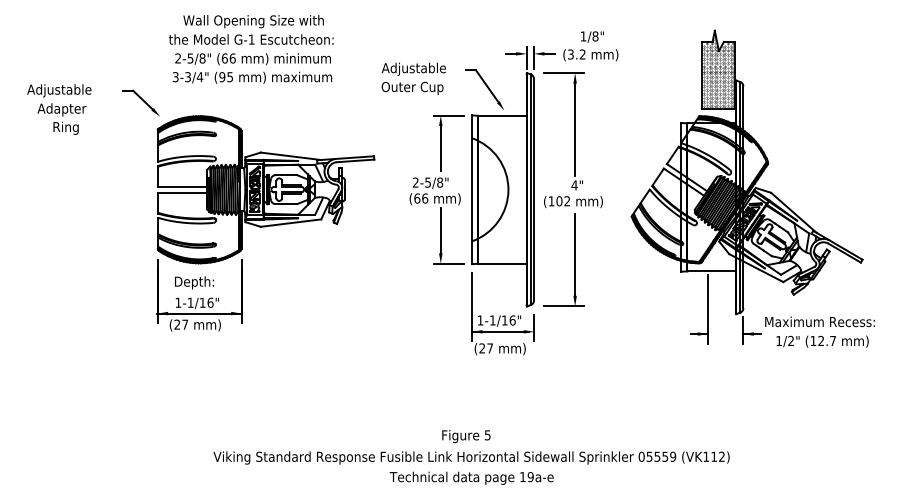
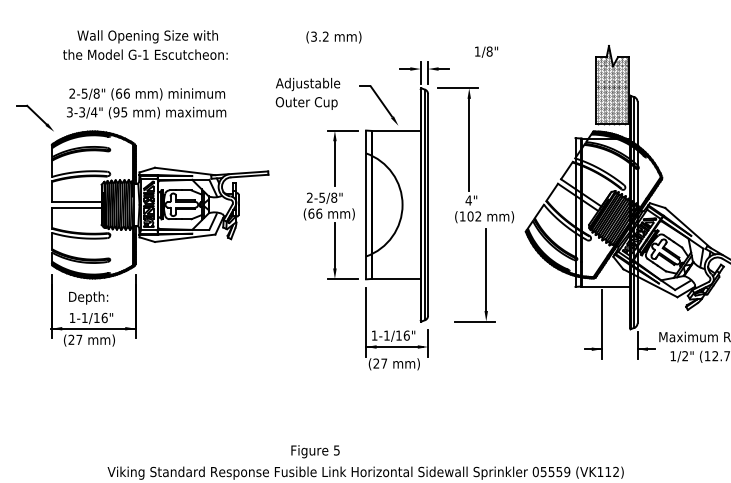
text: (590, 55) -> (333, 37), moved
text: (252, 68) -> (146, 103), moved
part: (572, 251) -> (483, 266), moved
text: (466, 436) -> (315, 451), moved

